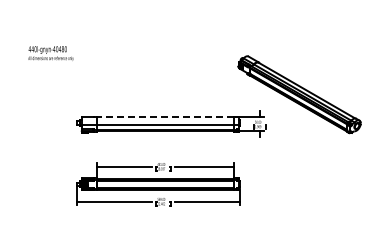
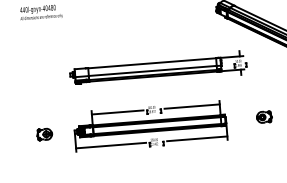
line: (165, 117) -> (152, 63), dashed -> solid
part: (44, 184) -> (44, 134), added
part: (281, 184) -> (264, 117), added

